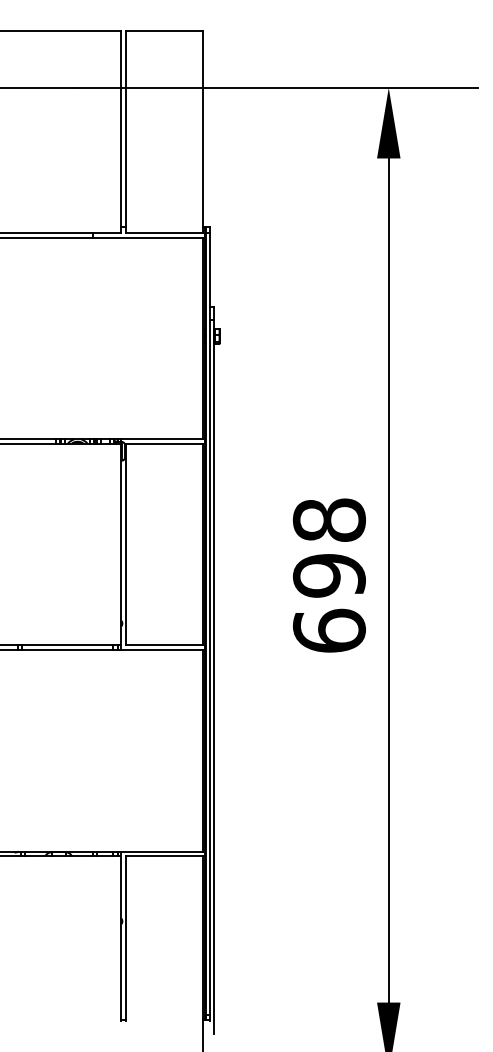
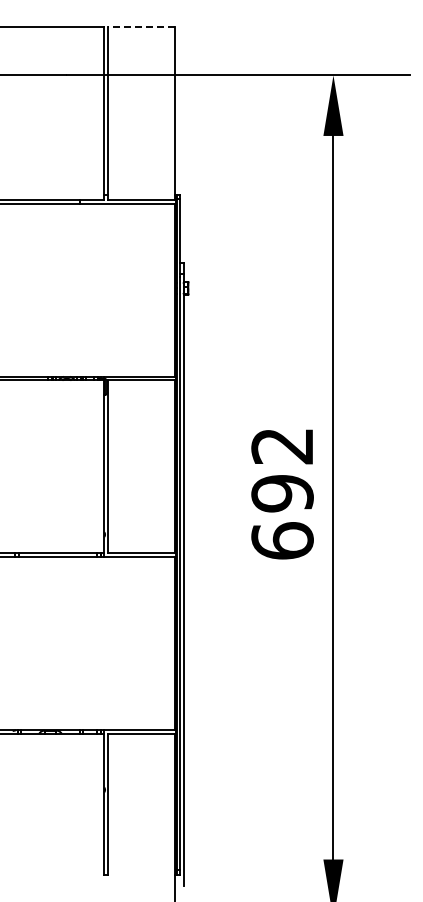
line: (163, 31) -> (140, 27), solid -> dashed
text: (329, 519) -> (282, 445), 698 -> 692

